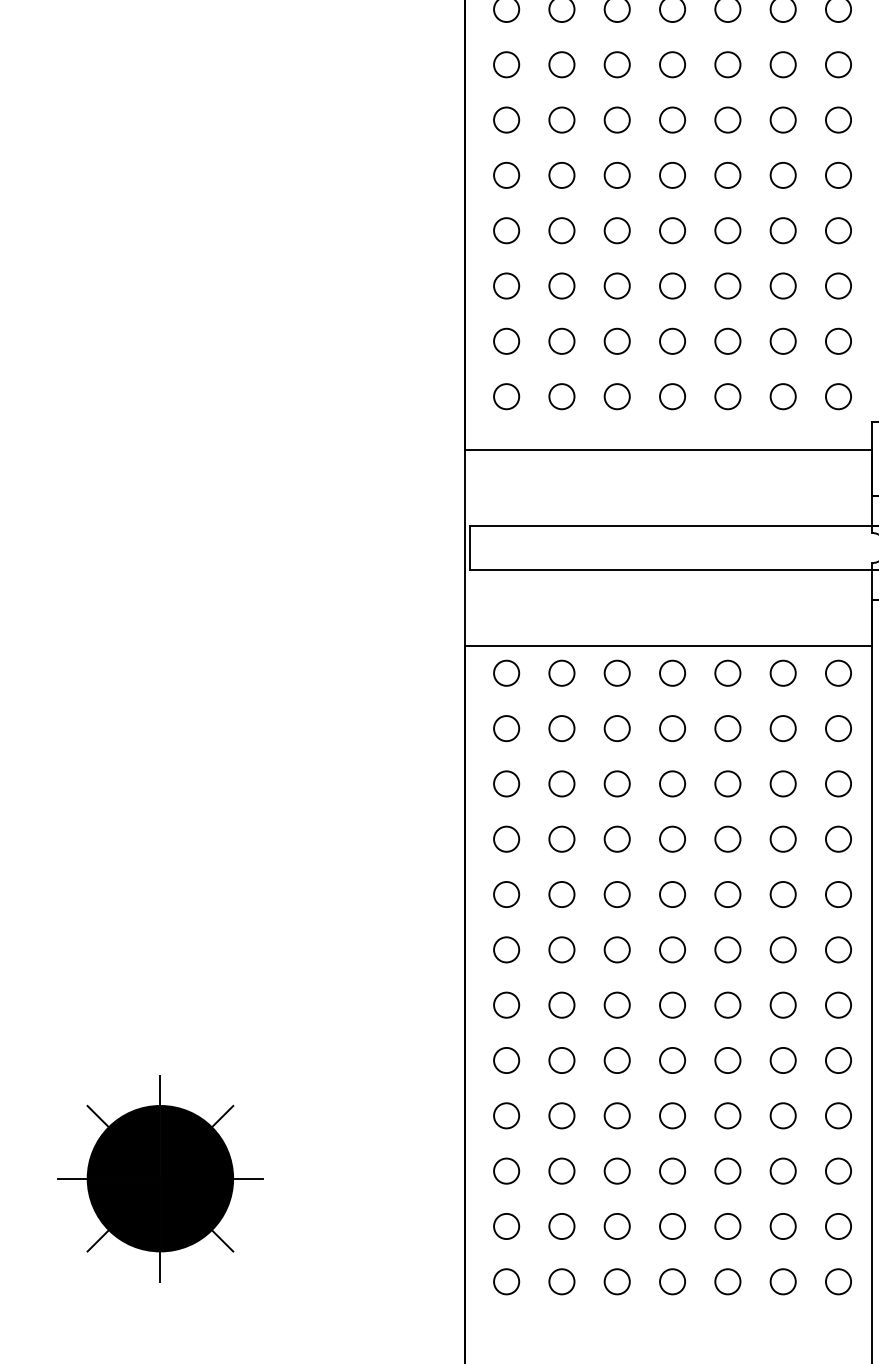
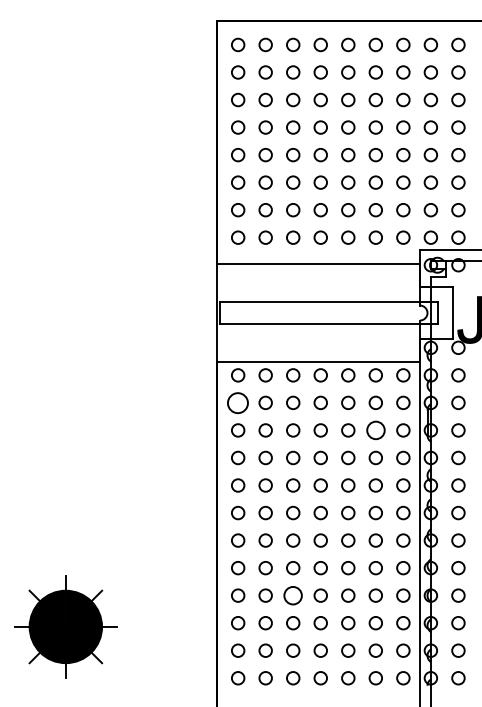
circle: (507, 727) -> (238, 402), size x1.6
circle: (782, 784) -> (375, 430), size x1.4
circle: (617, 1115) -> (293, 595), size x1.4

